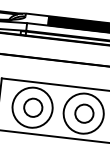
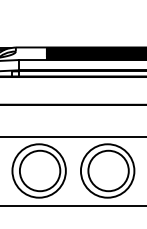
circle: (32, 107) -> (39, 170), size x1.67
circle: (84, 113) -> (108, 170), size x1.67

